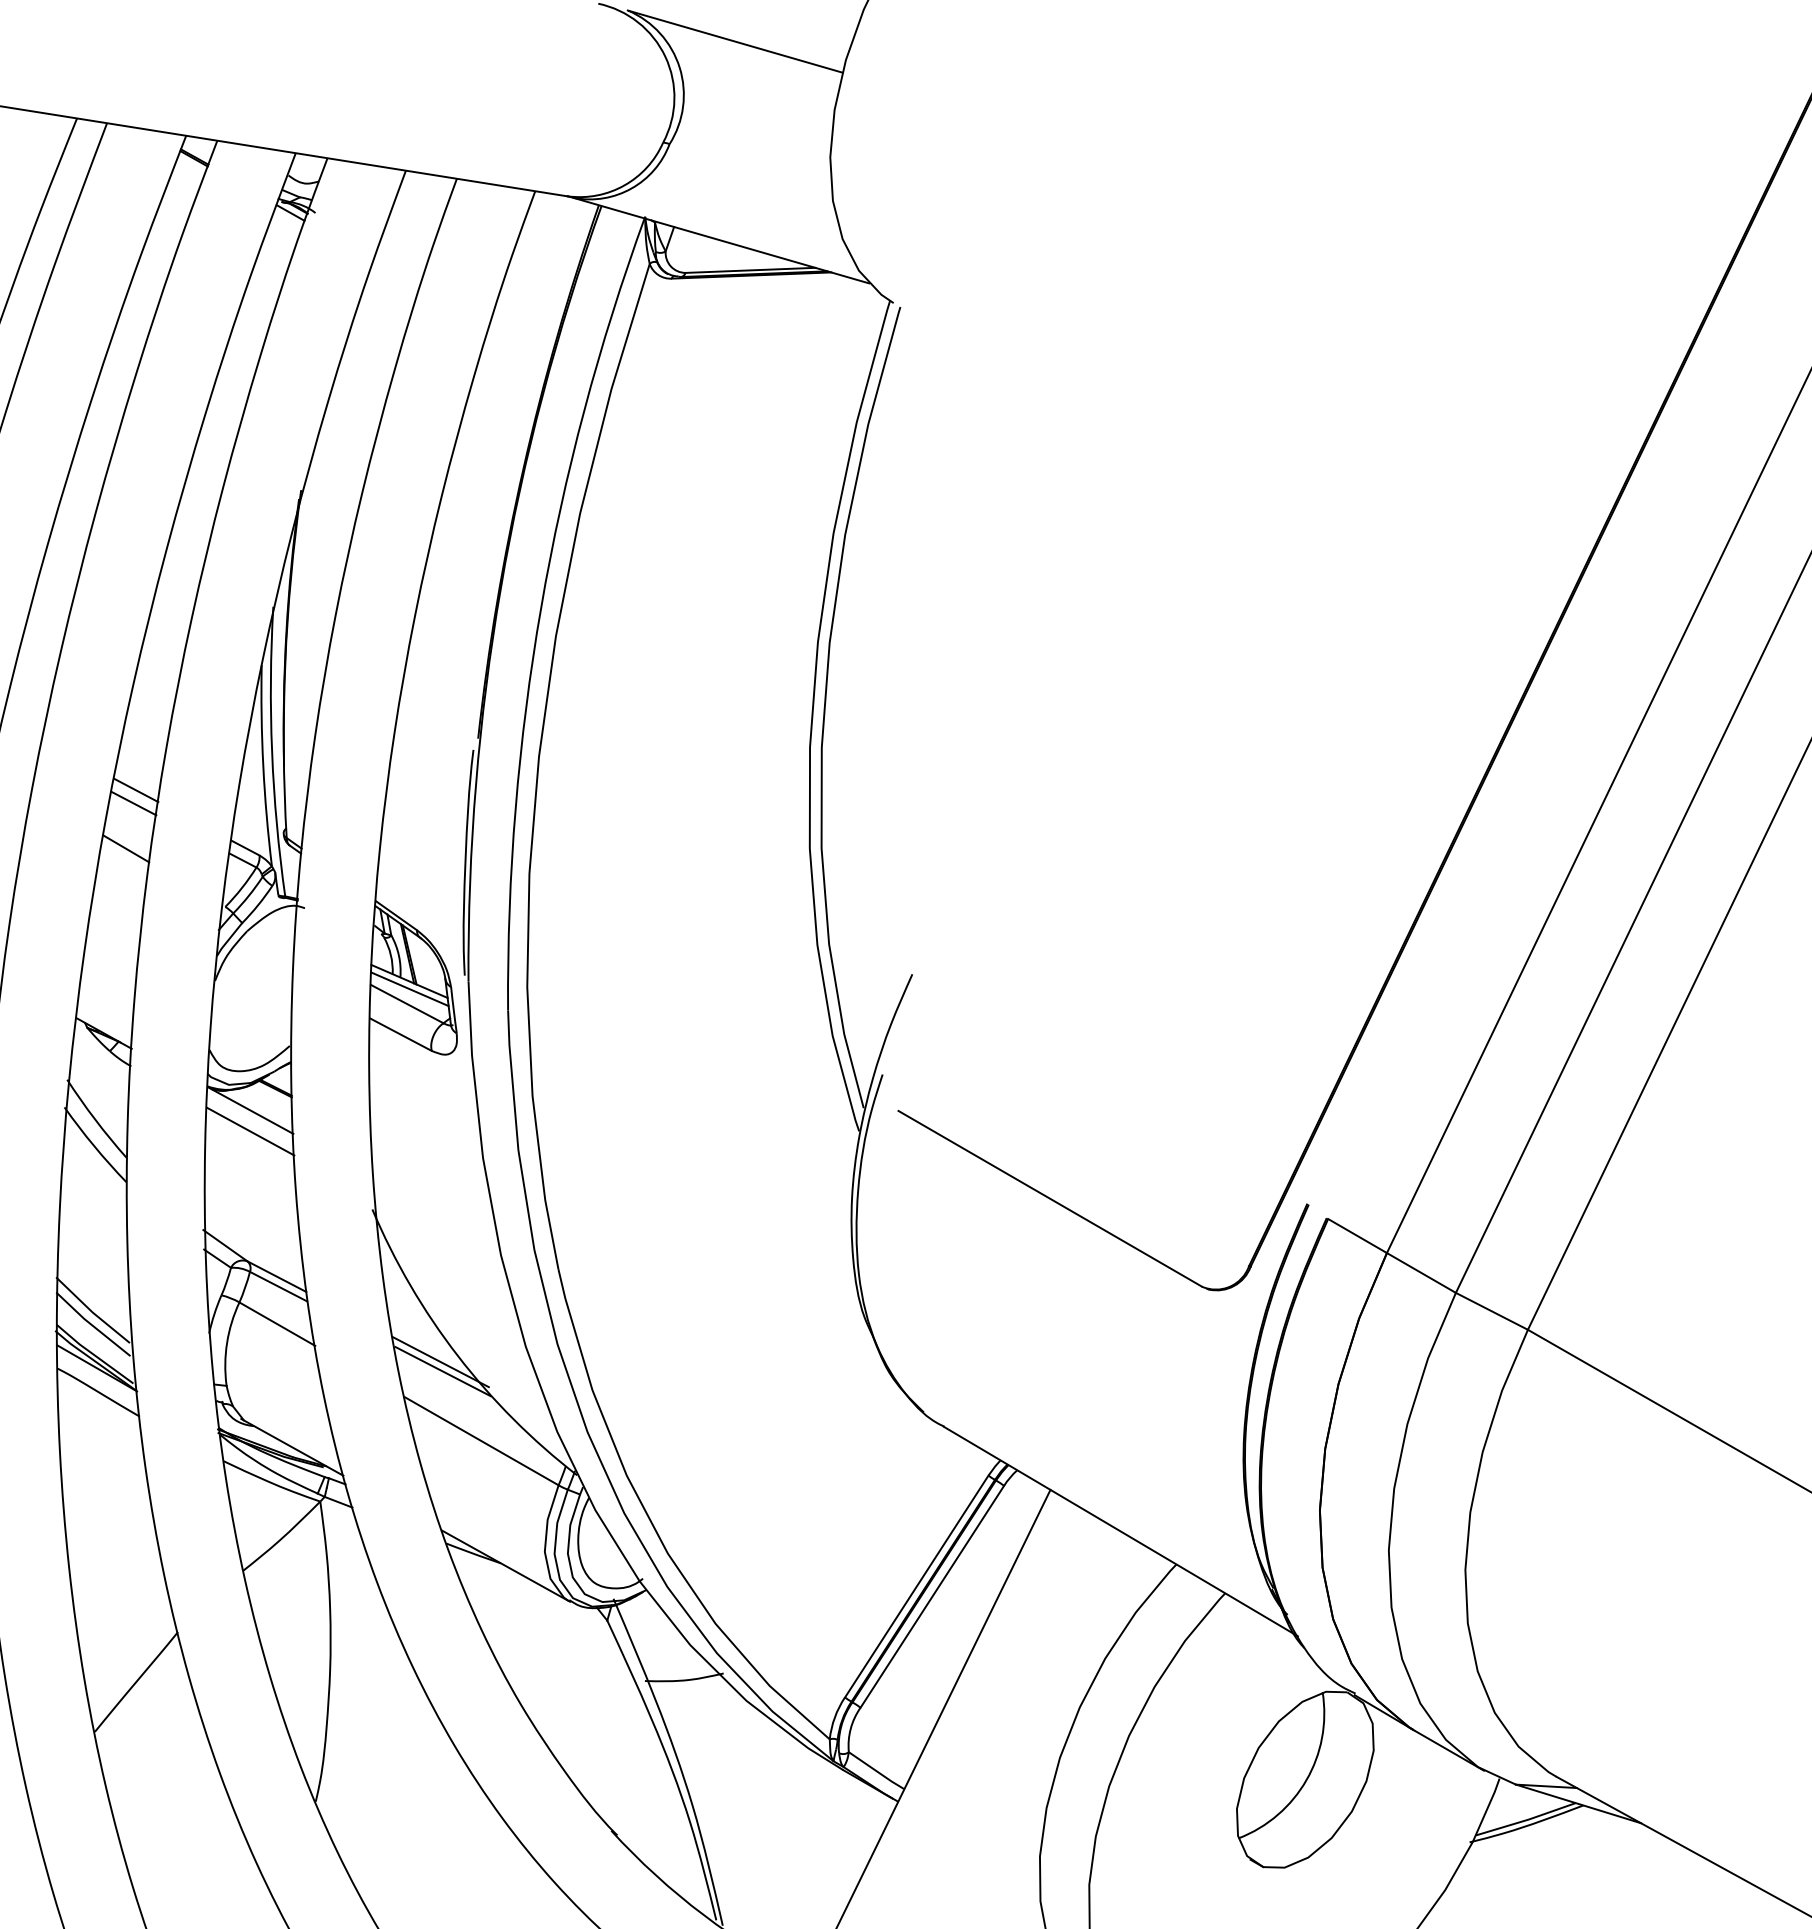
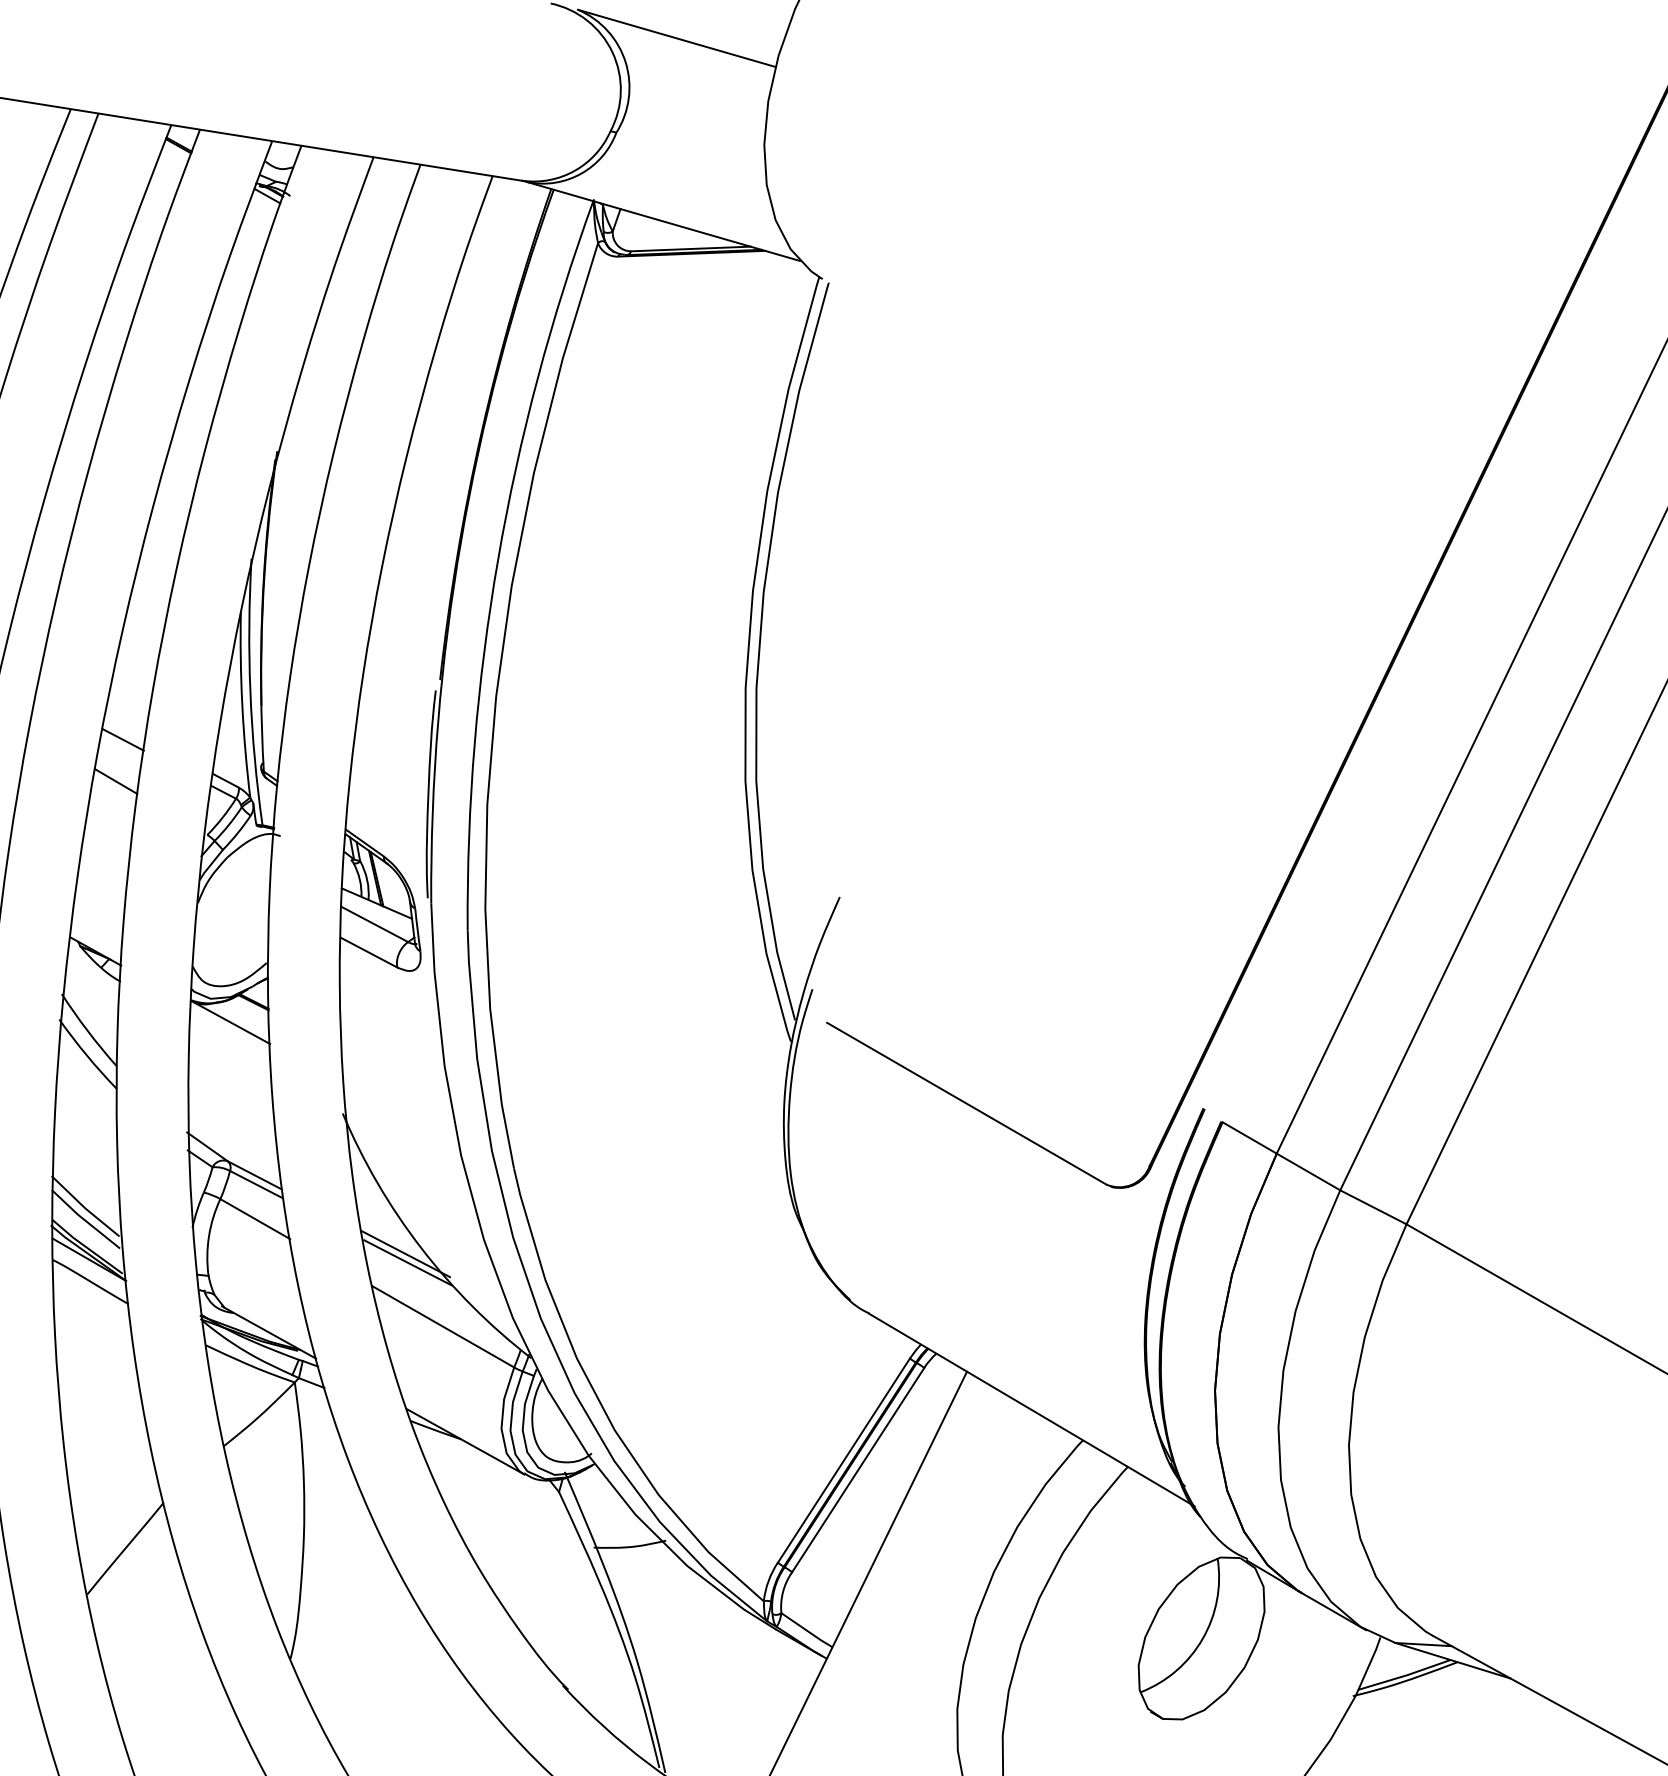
line: (136, 790) -> (125, 727), removed
line: (409, 989) -> (376, 911), removed
line: (250, 1131) -> (230, 1041), removed

